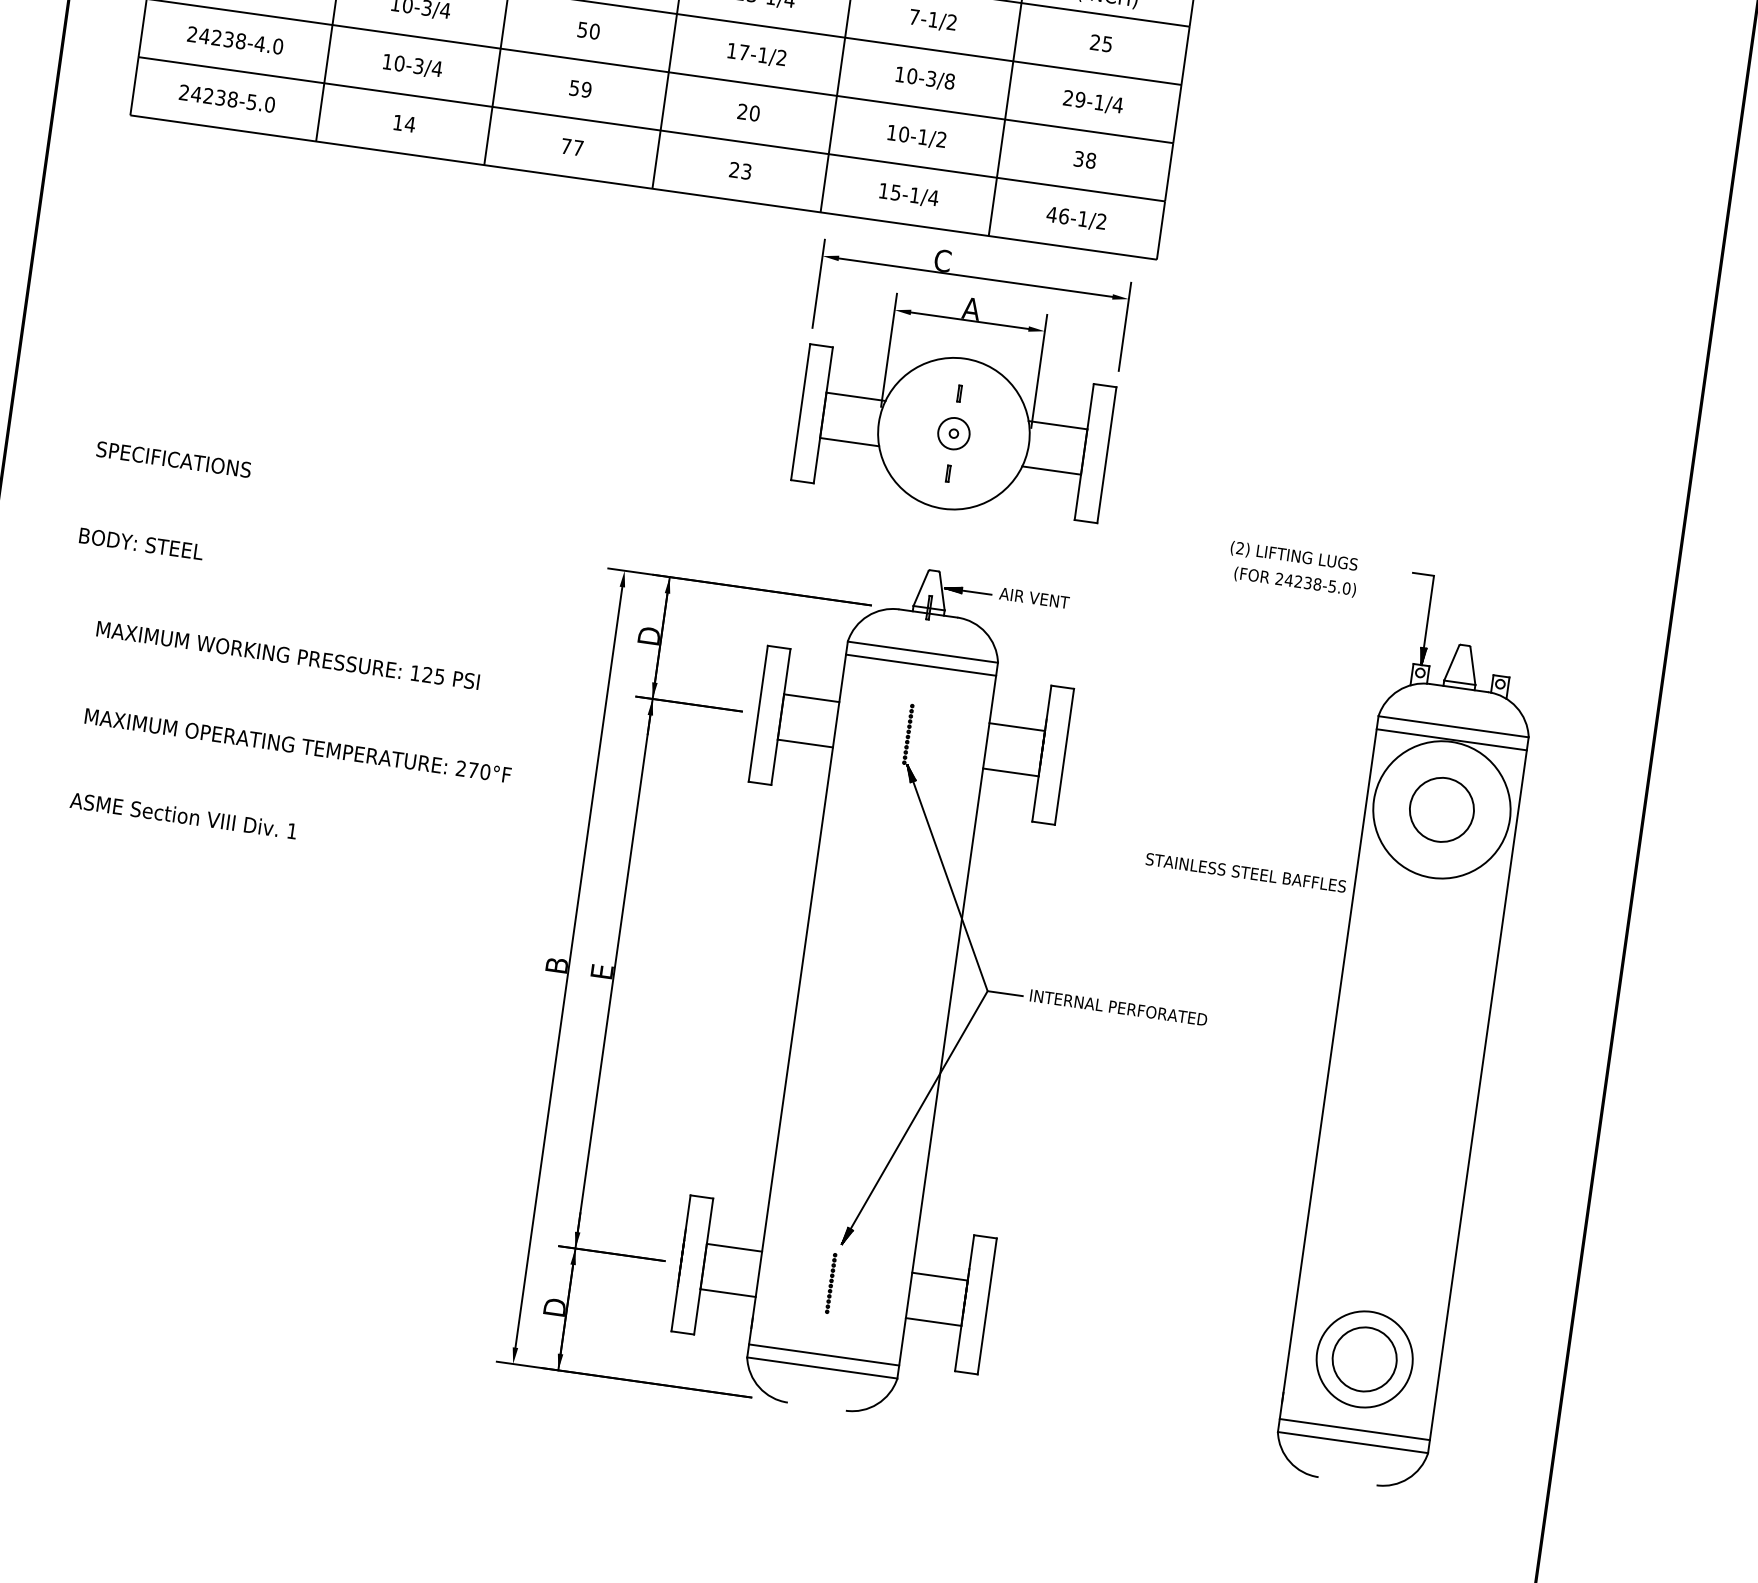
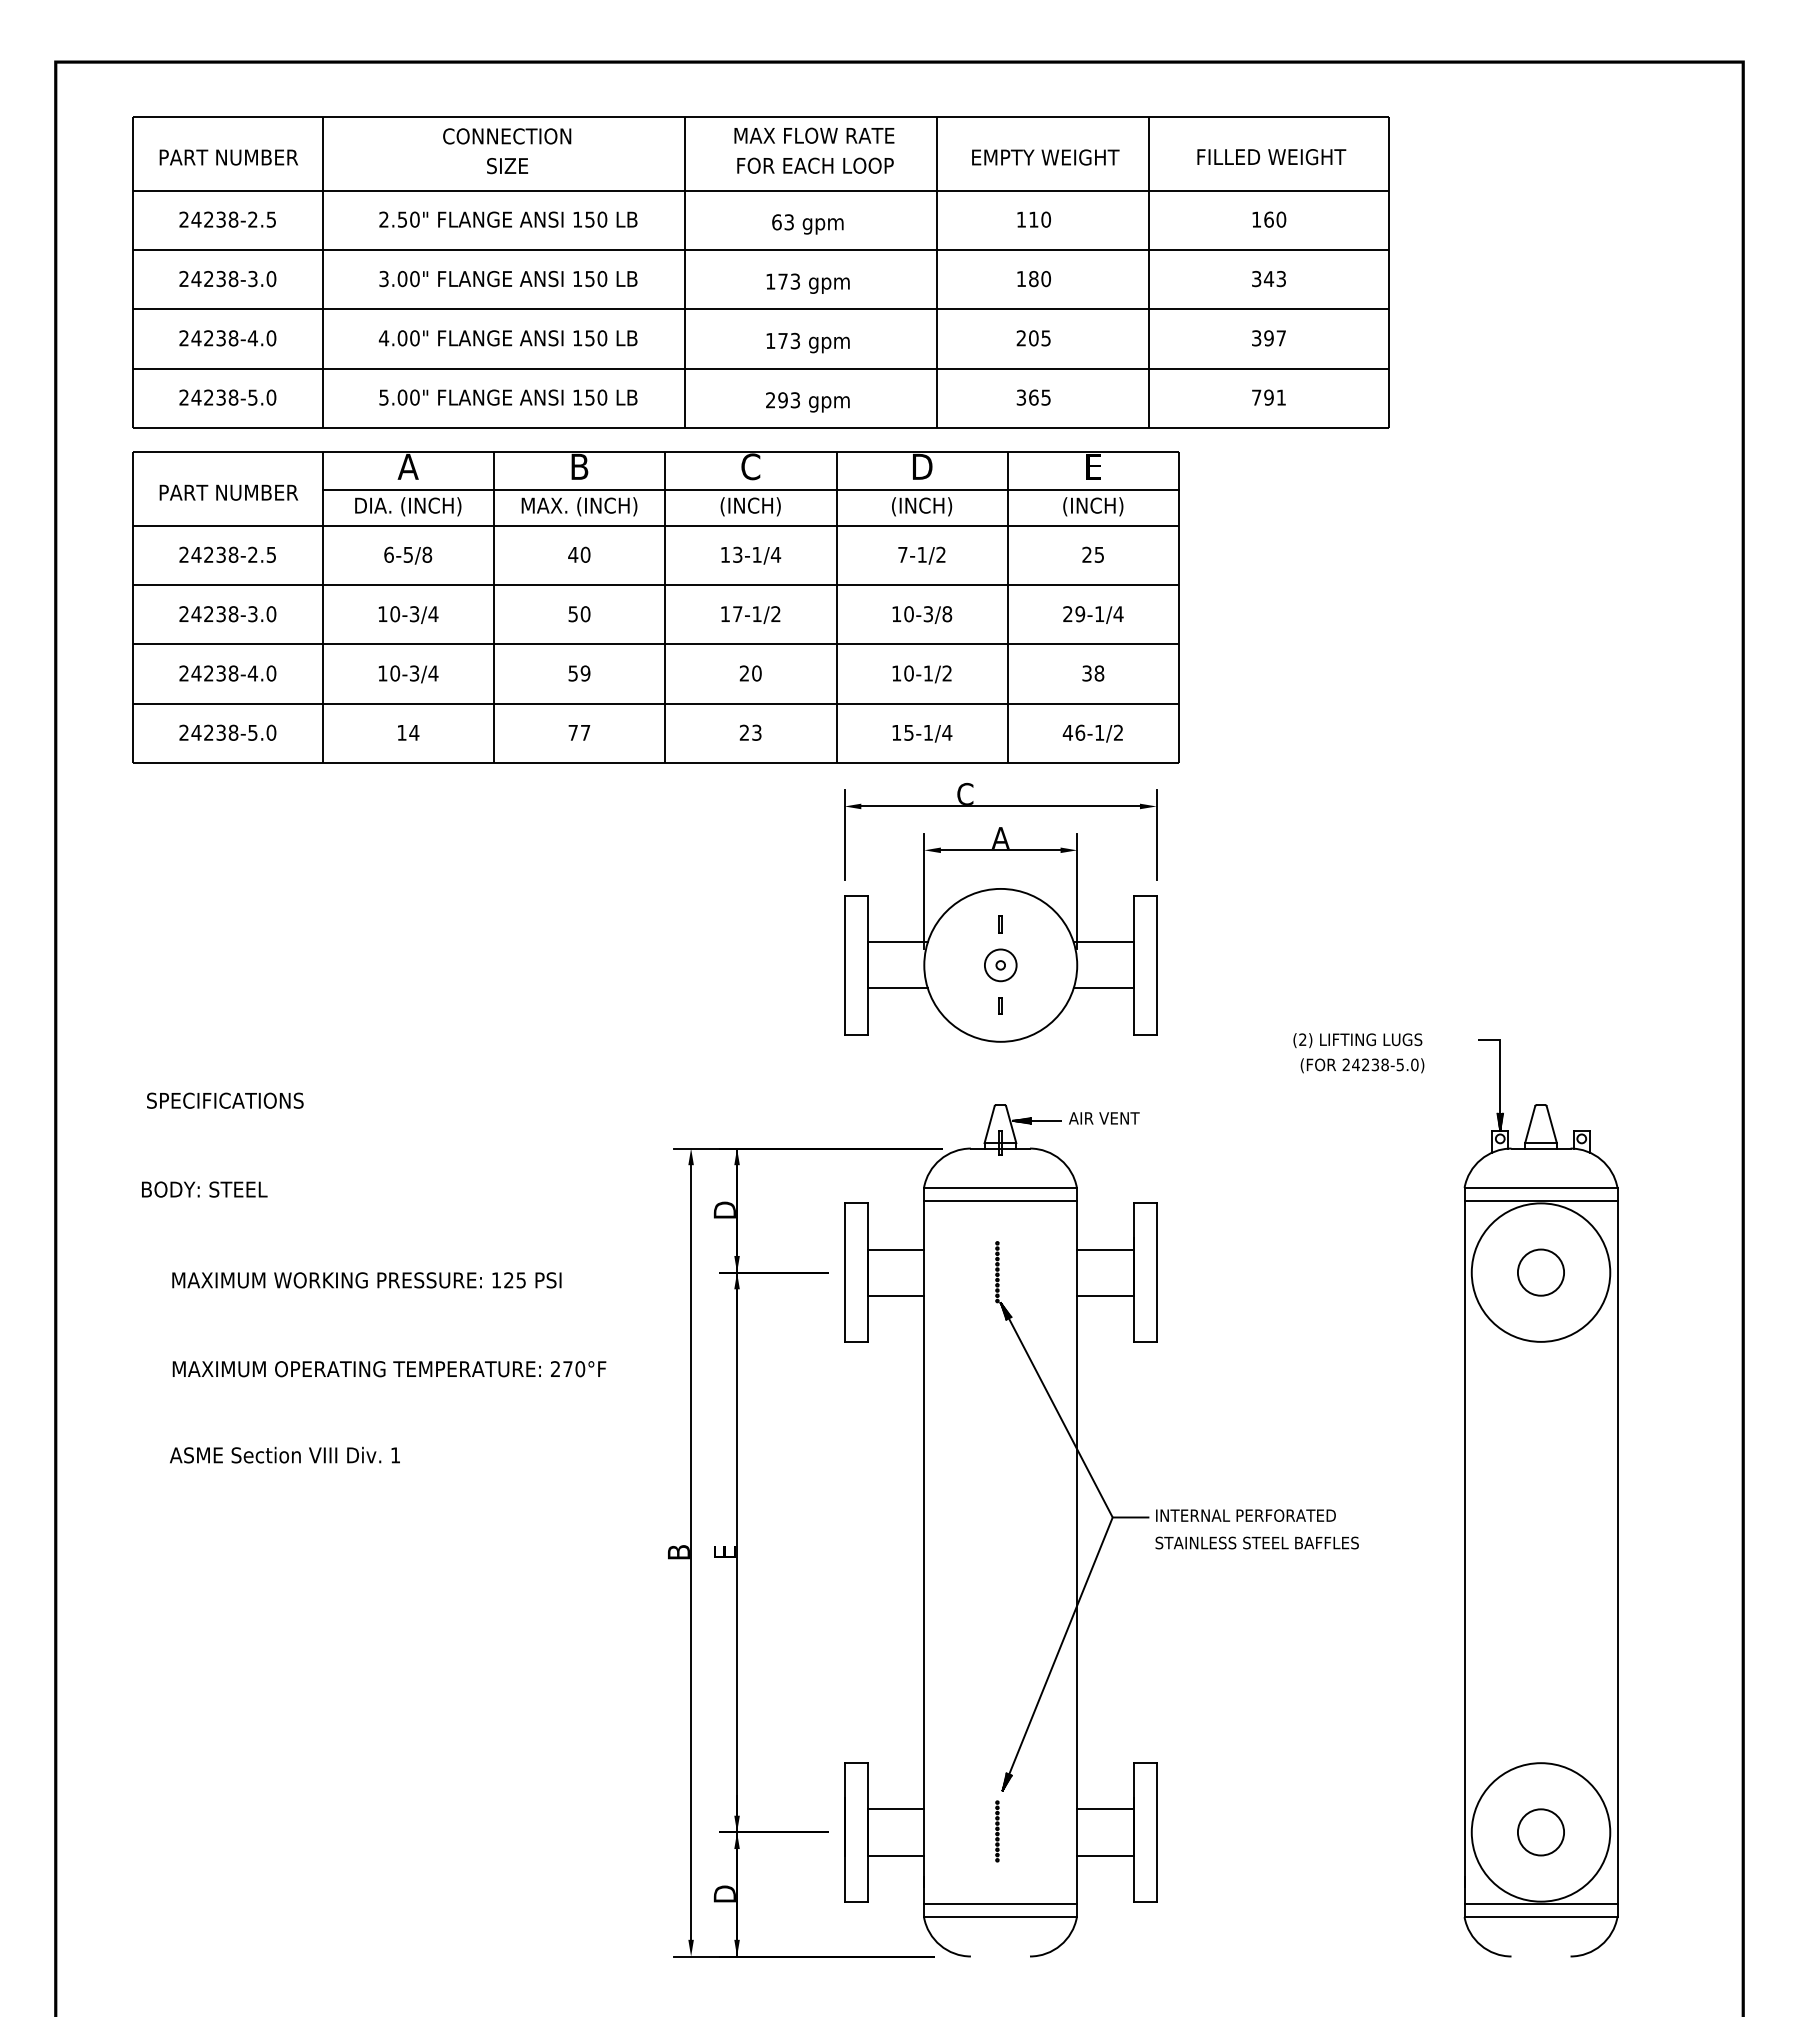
circle: (1441, 809) -> (1540, 1272), size x0.71
text: (1245, 872) -> (1256, 1542), moved
circle: (1364, 1359) -> (1540, 1832), size x0.71
circle: (1364, 1359) -> (1540, 1832), size x1.43

